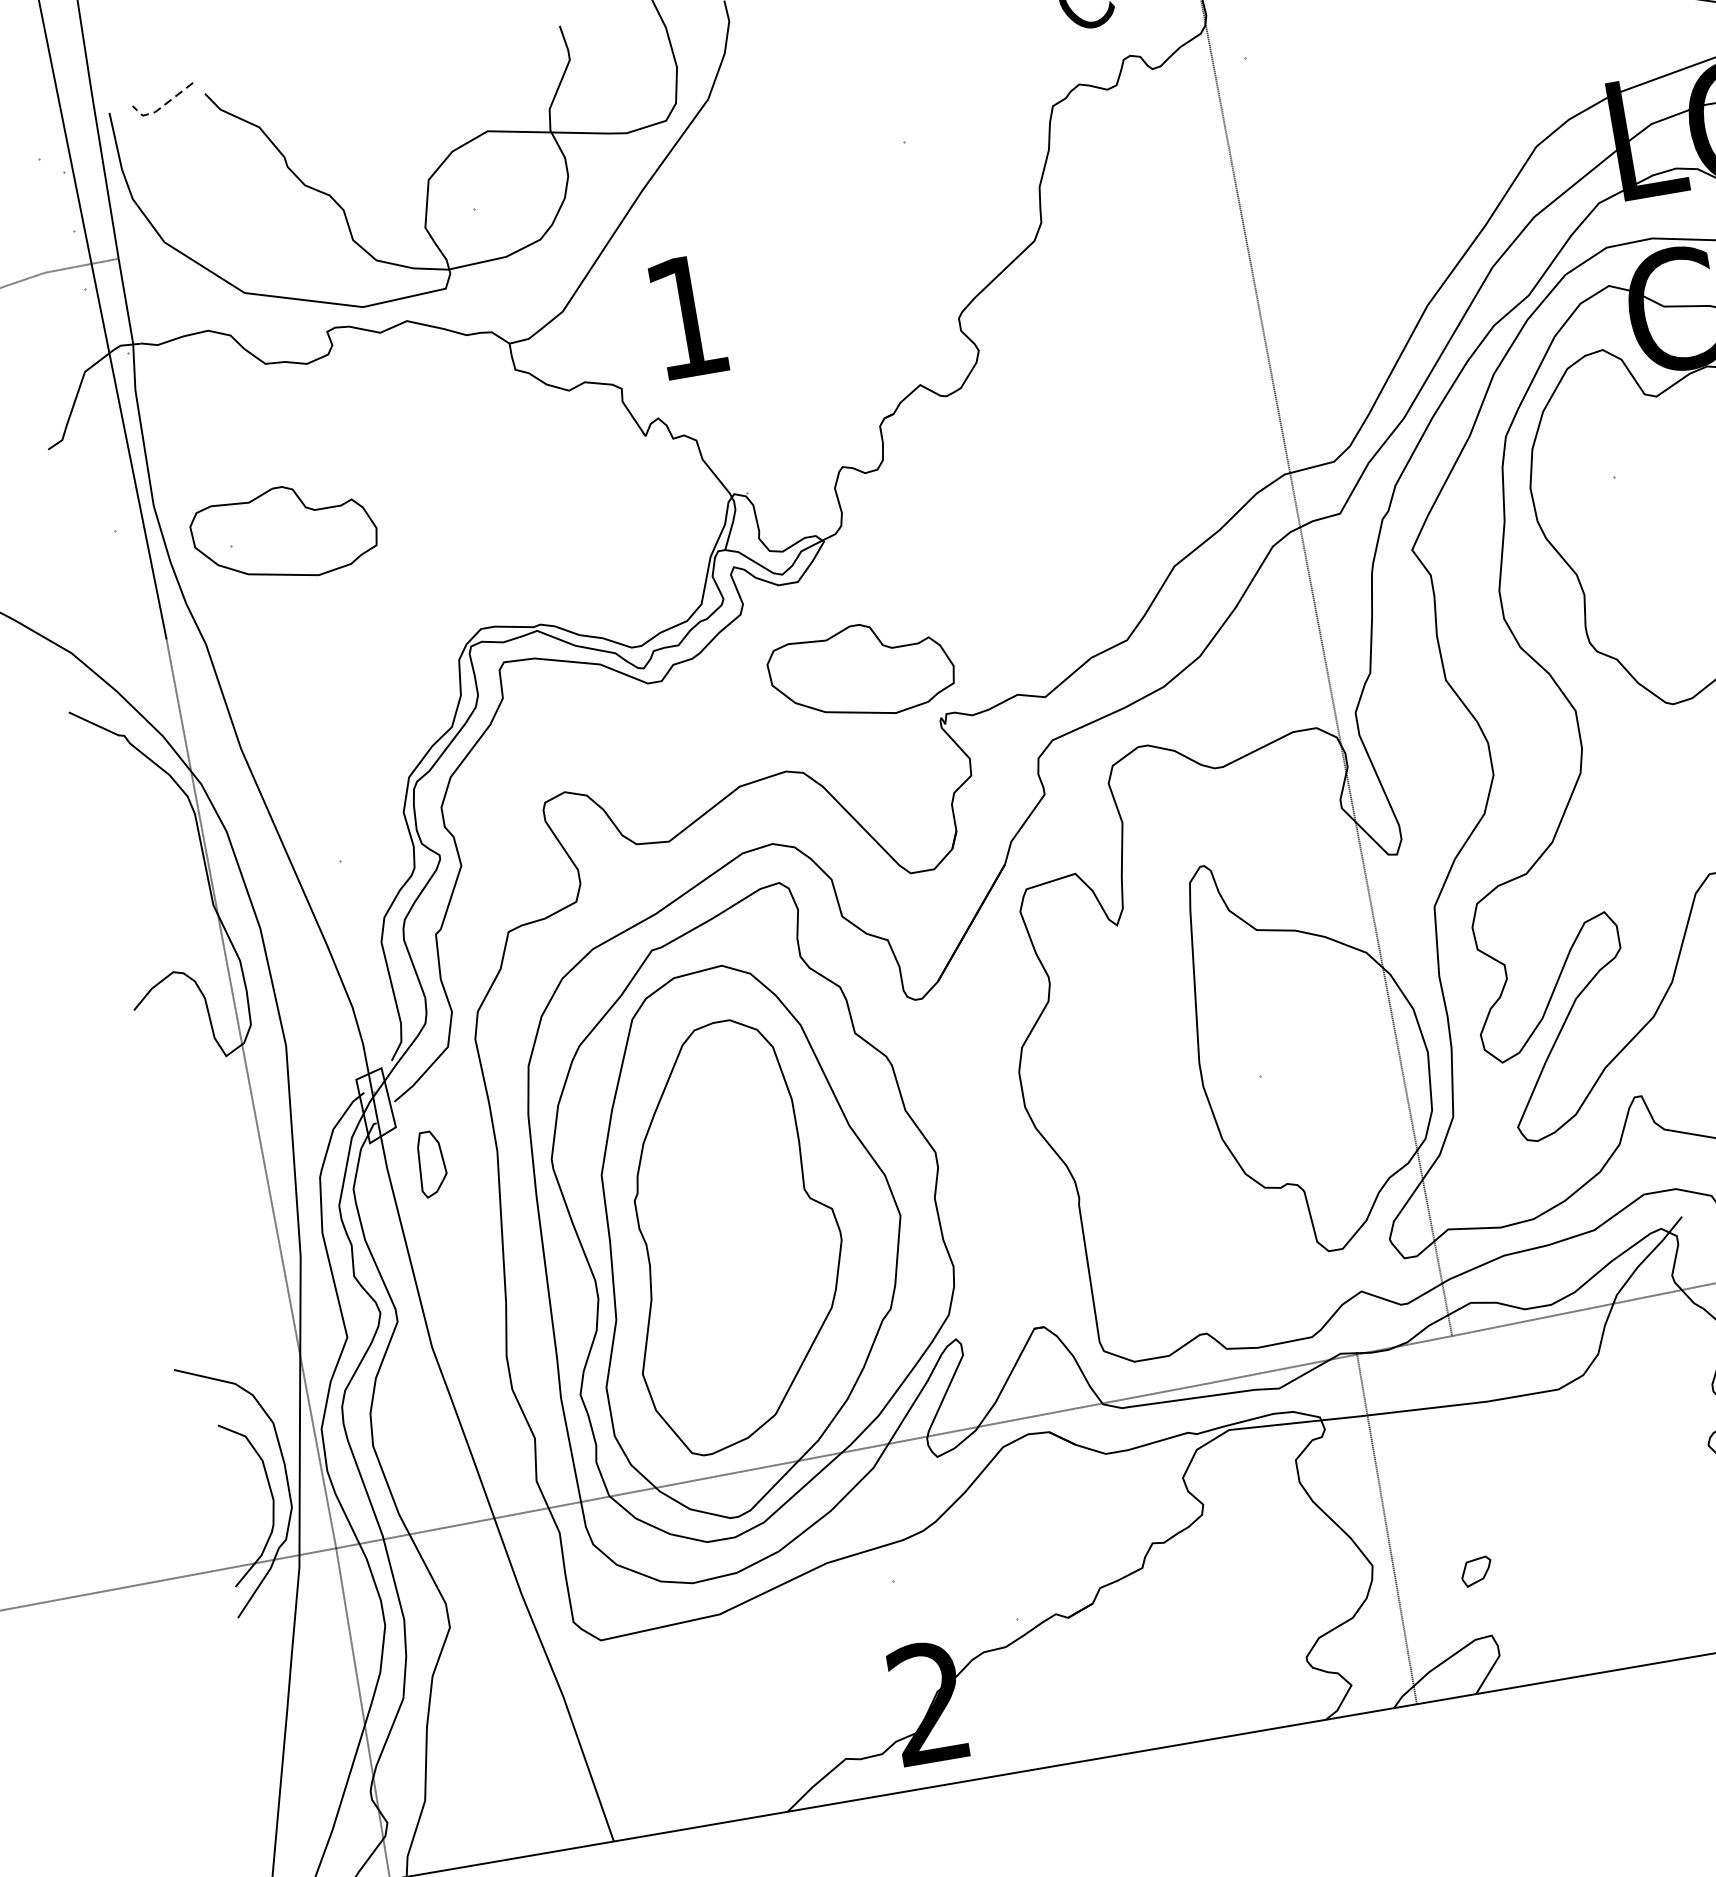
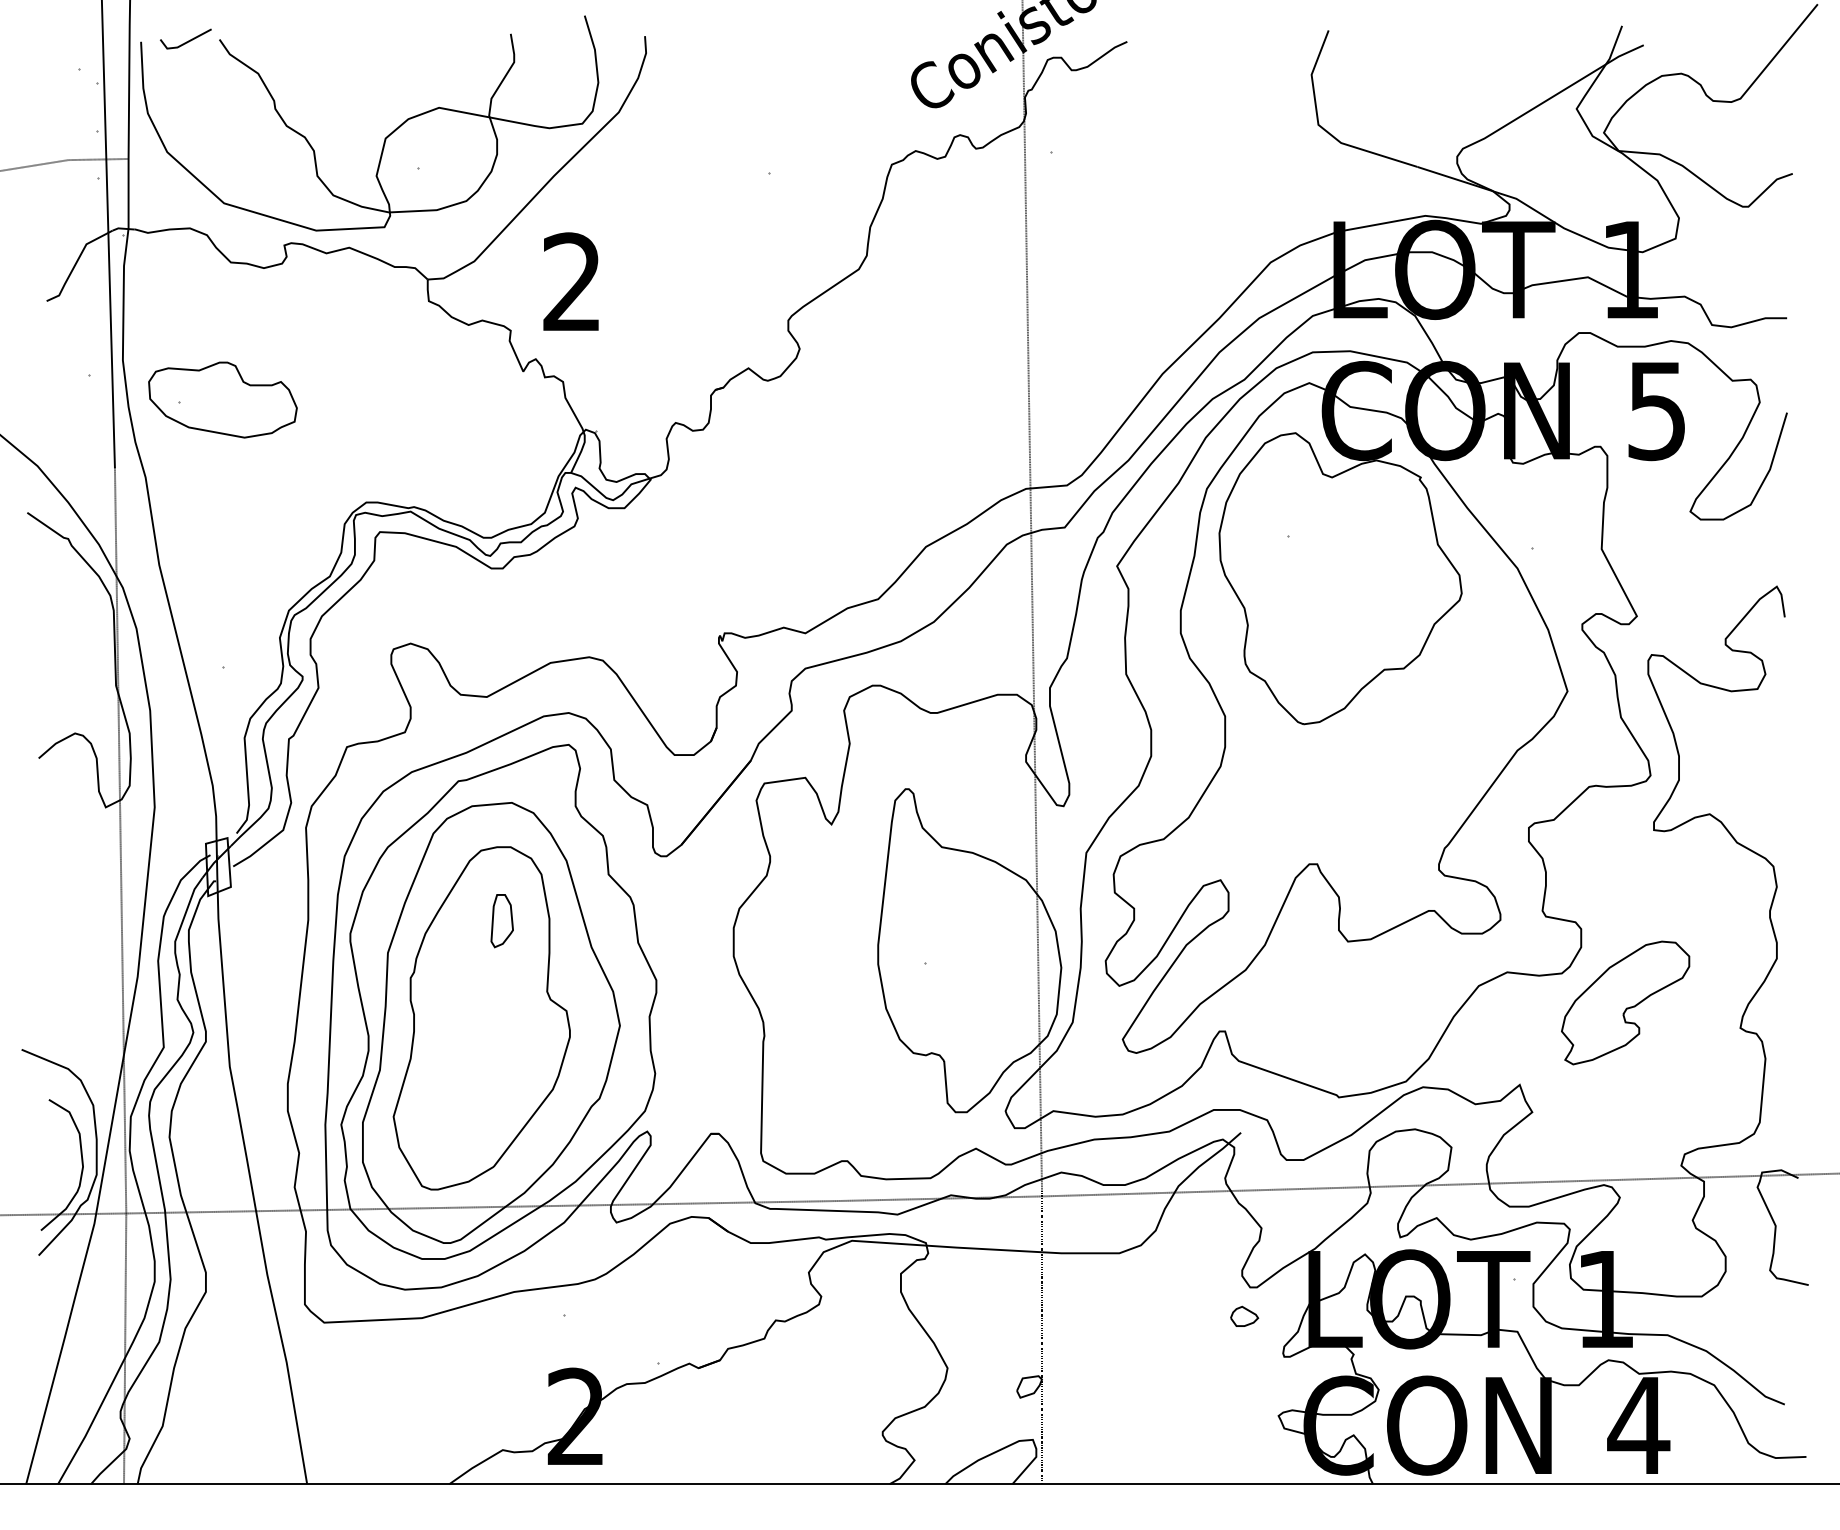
line: (161, 107) -> (183, 44), dashed -> solid
text: (685, 315) -> (571, 281), 1 -> 2
part: (860, 671) -> (662, 587), removed
part: (430, 1164) -> (501, 921), moved
line: (1387, 1528) -> (1042, 1340), moved

